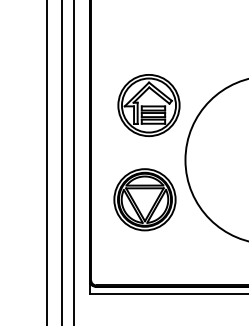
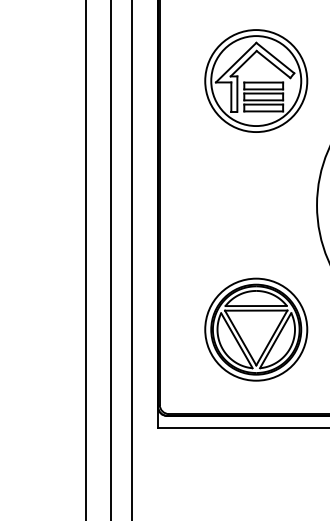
part: (148, 105) -> (255, 81), moved
part: (144, 199) -> (255, 329), moved

